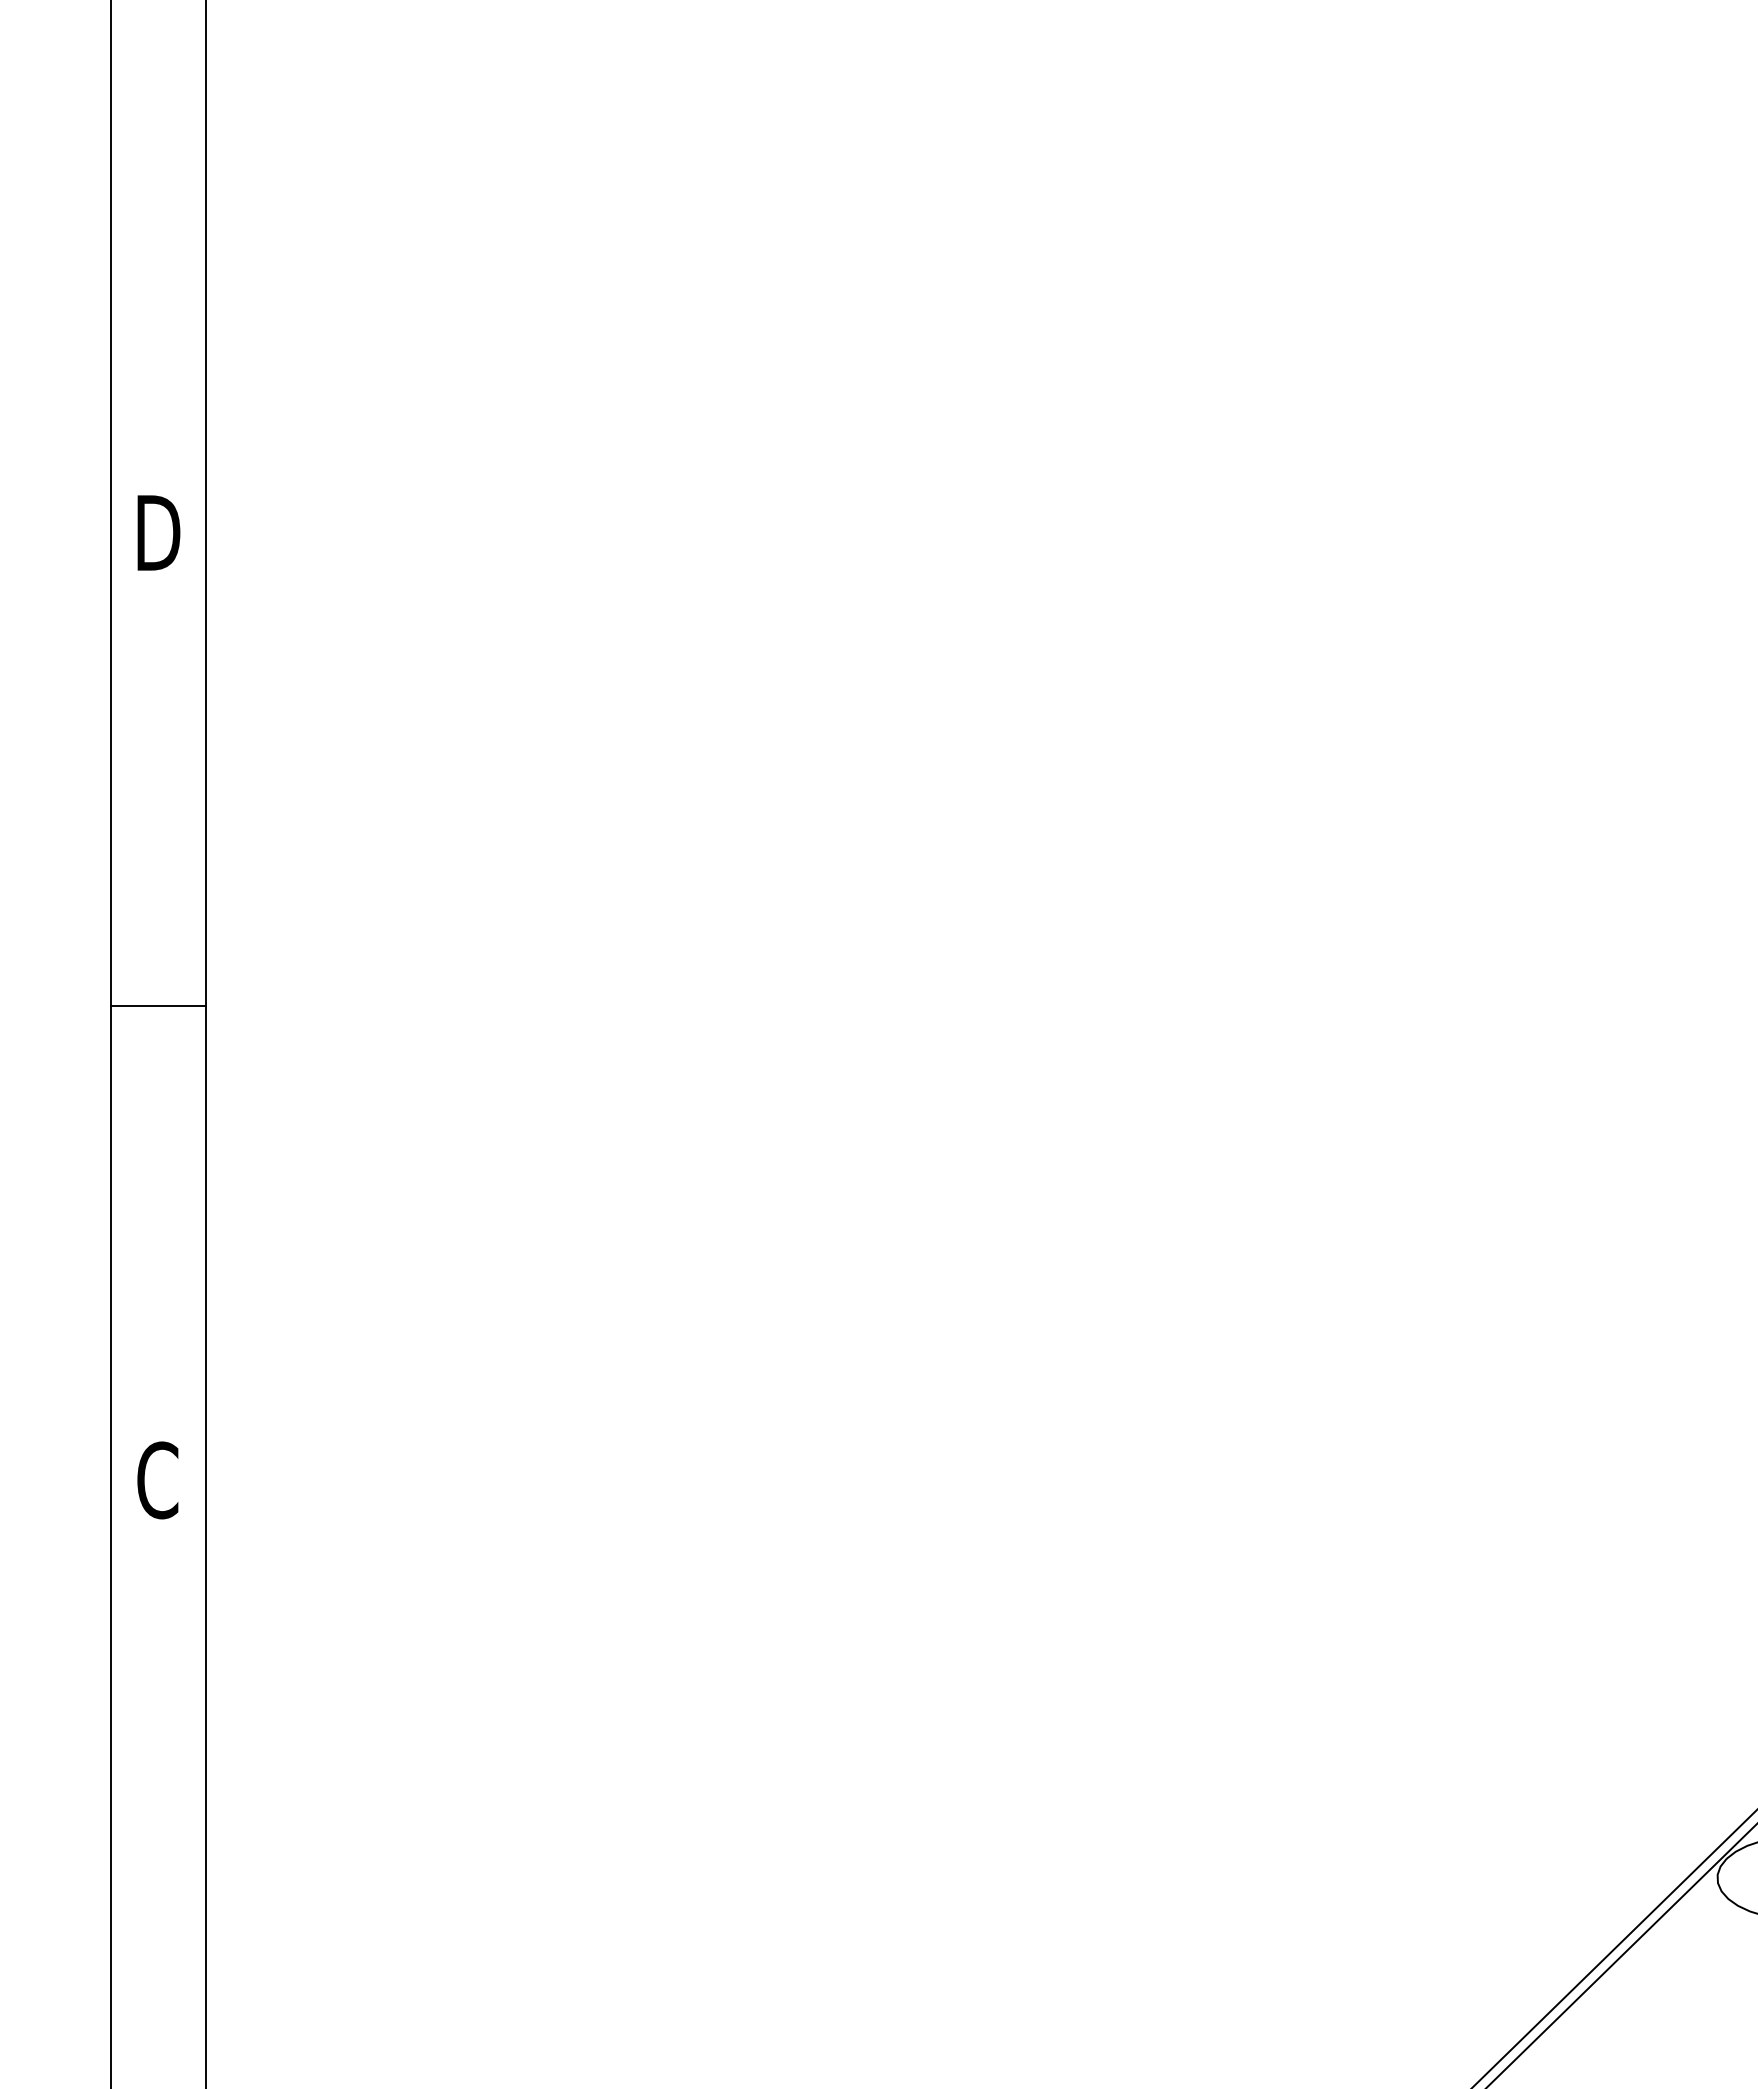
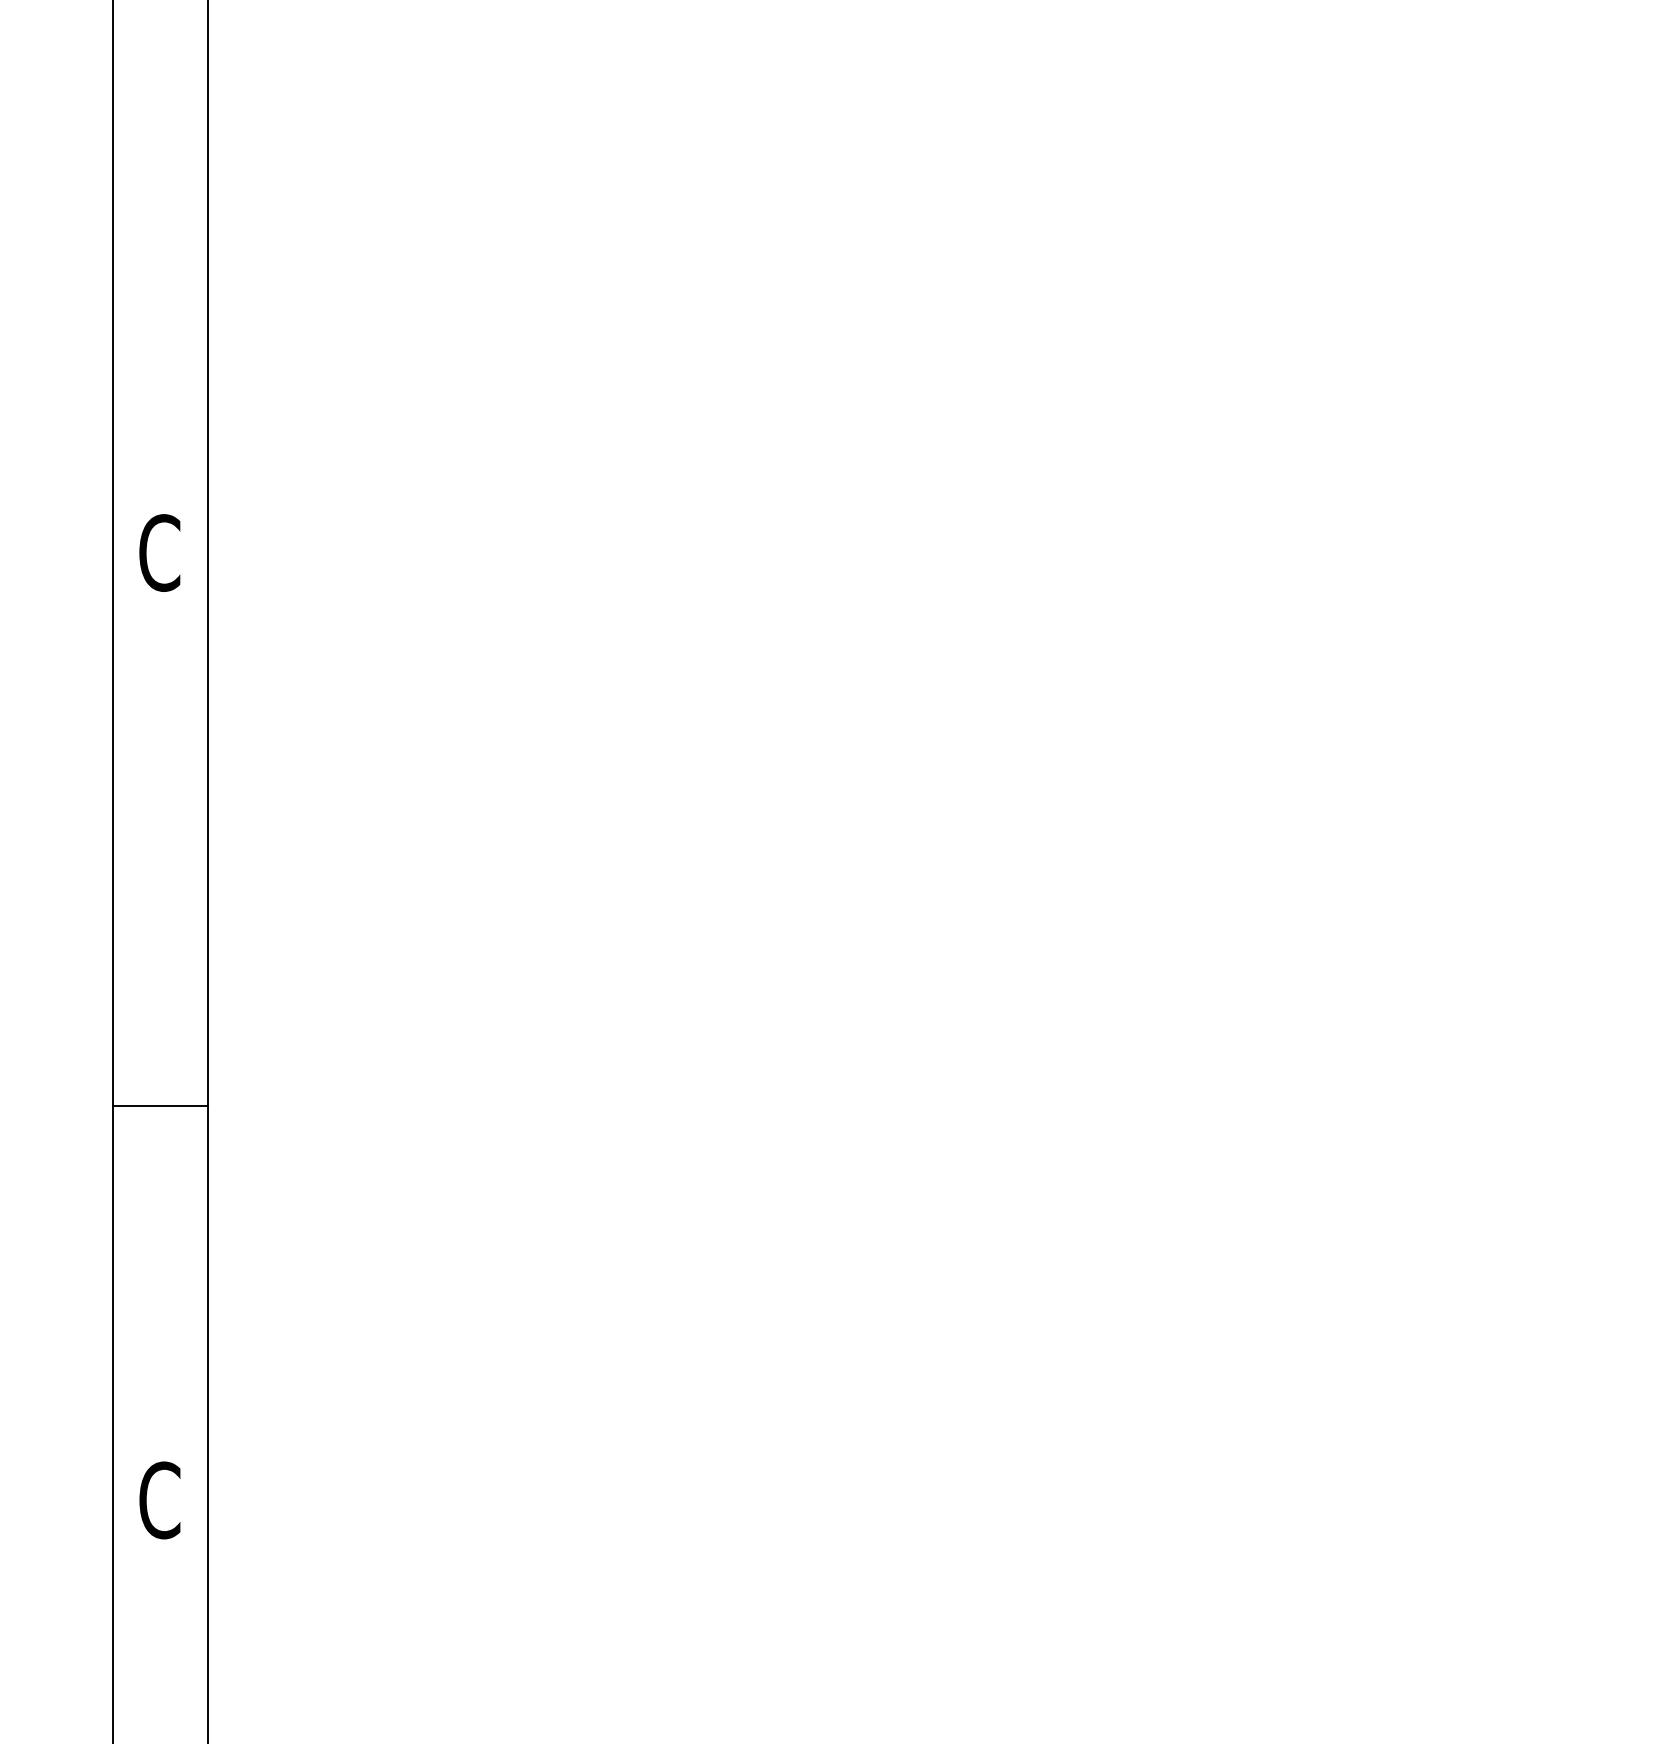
text: (158, 532) -> (160, 552), D -> C
line: (158, 1006) -> (160, 1106), moved

